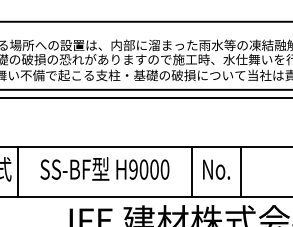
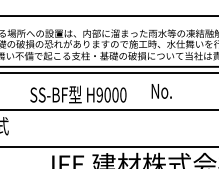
text: (104, 168) -> (78, 94), moved
text: (216, 169) -> (161, 91), moved
line: (18, 172) -> (13, 128), removed
line: (191, 172) -> (143, 128), removed
line: (241, 172) -> (180, 128), removed

